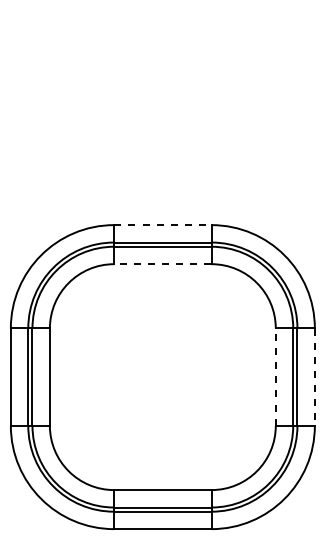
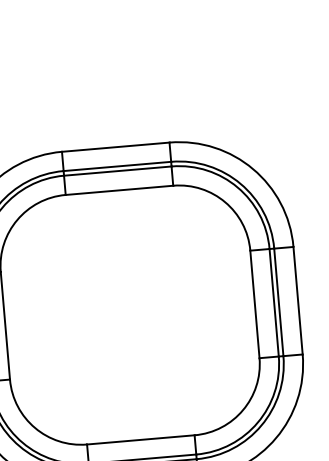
line: (162, 225) -> (115, 147), dashed -> solid
line: (162, 264) -> (119, 190), dashed -> solid
line: (275, 377) -> (254, 304), dashed -> solid
line: (314, 377) -> (297, 301), dashed -> solid

